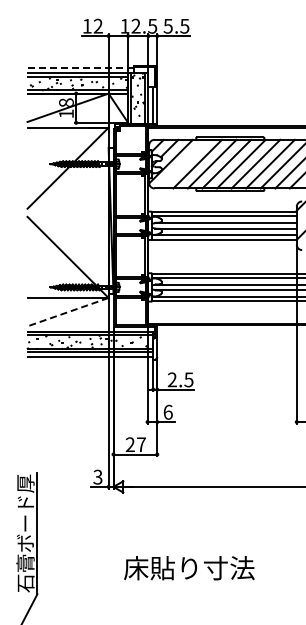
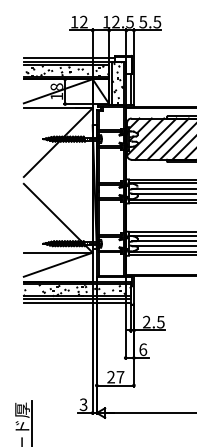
line: (80, 68) -> (68, 57), dashed -> solid
line: (182, 163) -> (155, 138), added
line: (68, 312) -> (58, 265), dashed -> solid

